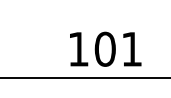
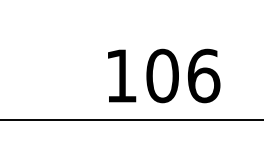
text: (131, 48) -> (203, 74), 101 -> 106

